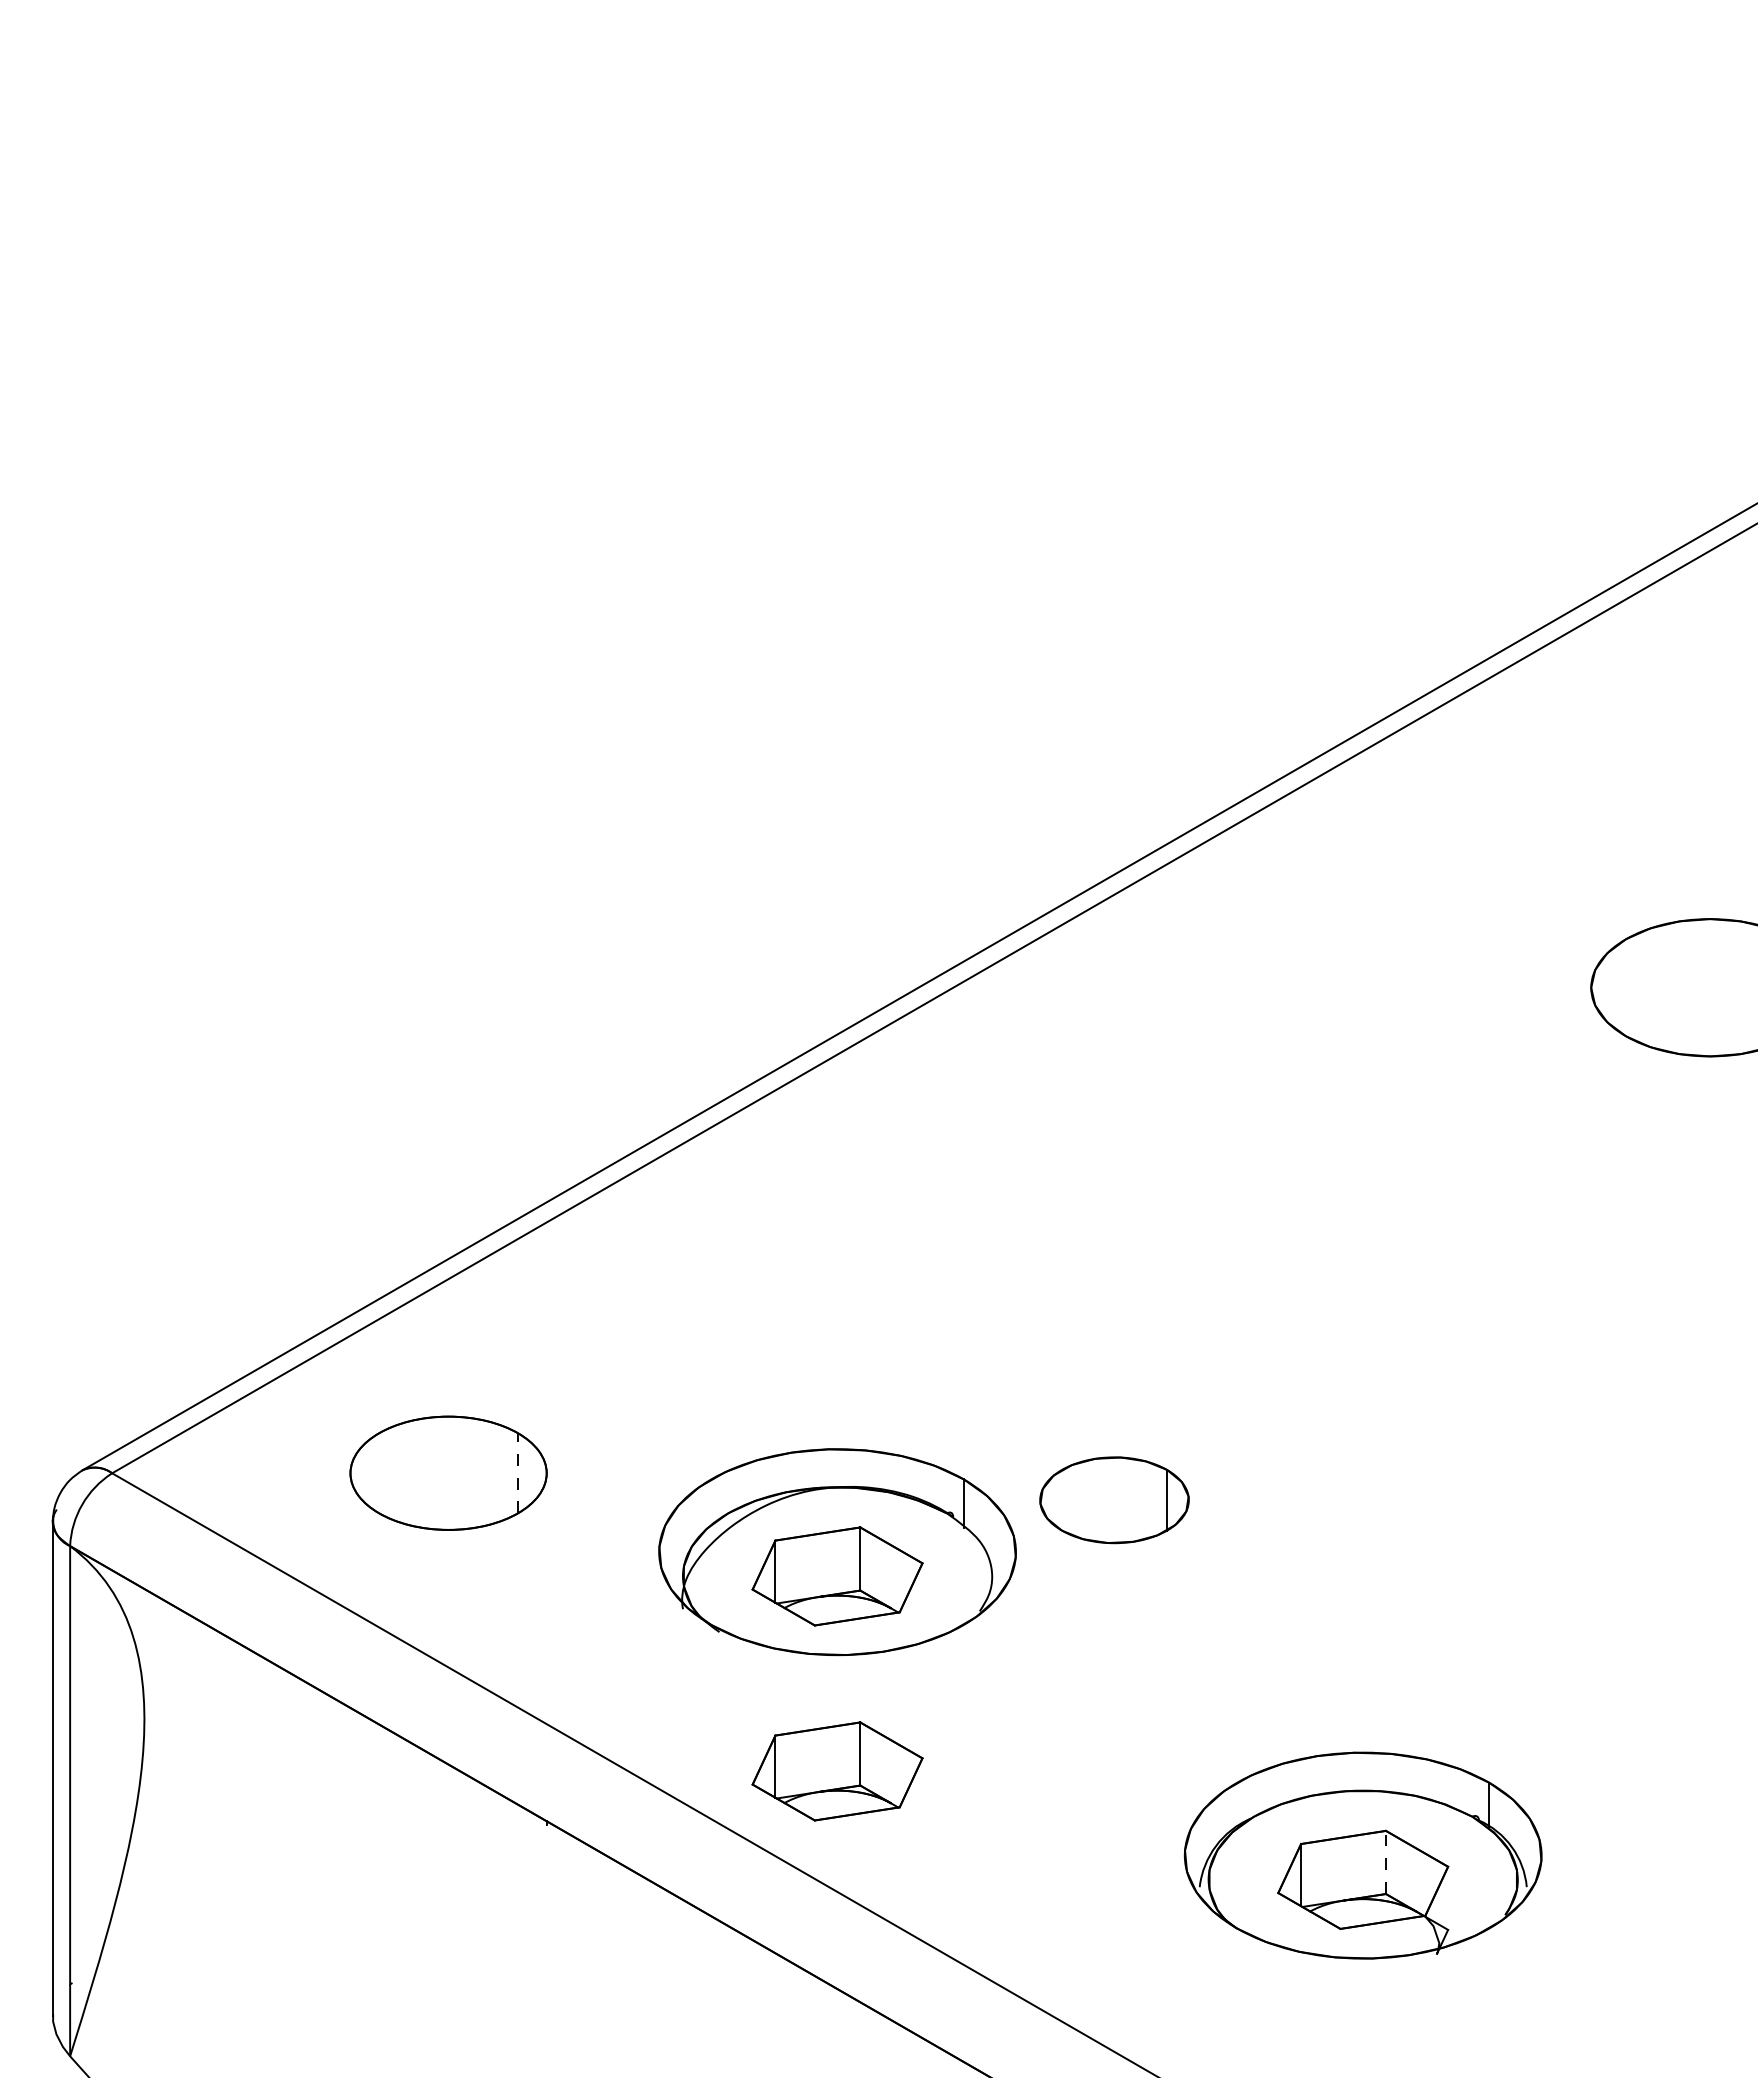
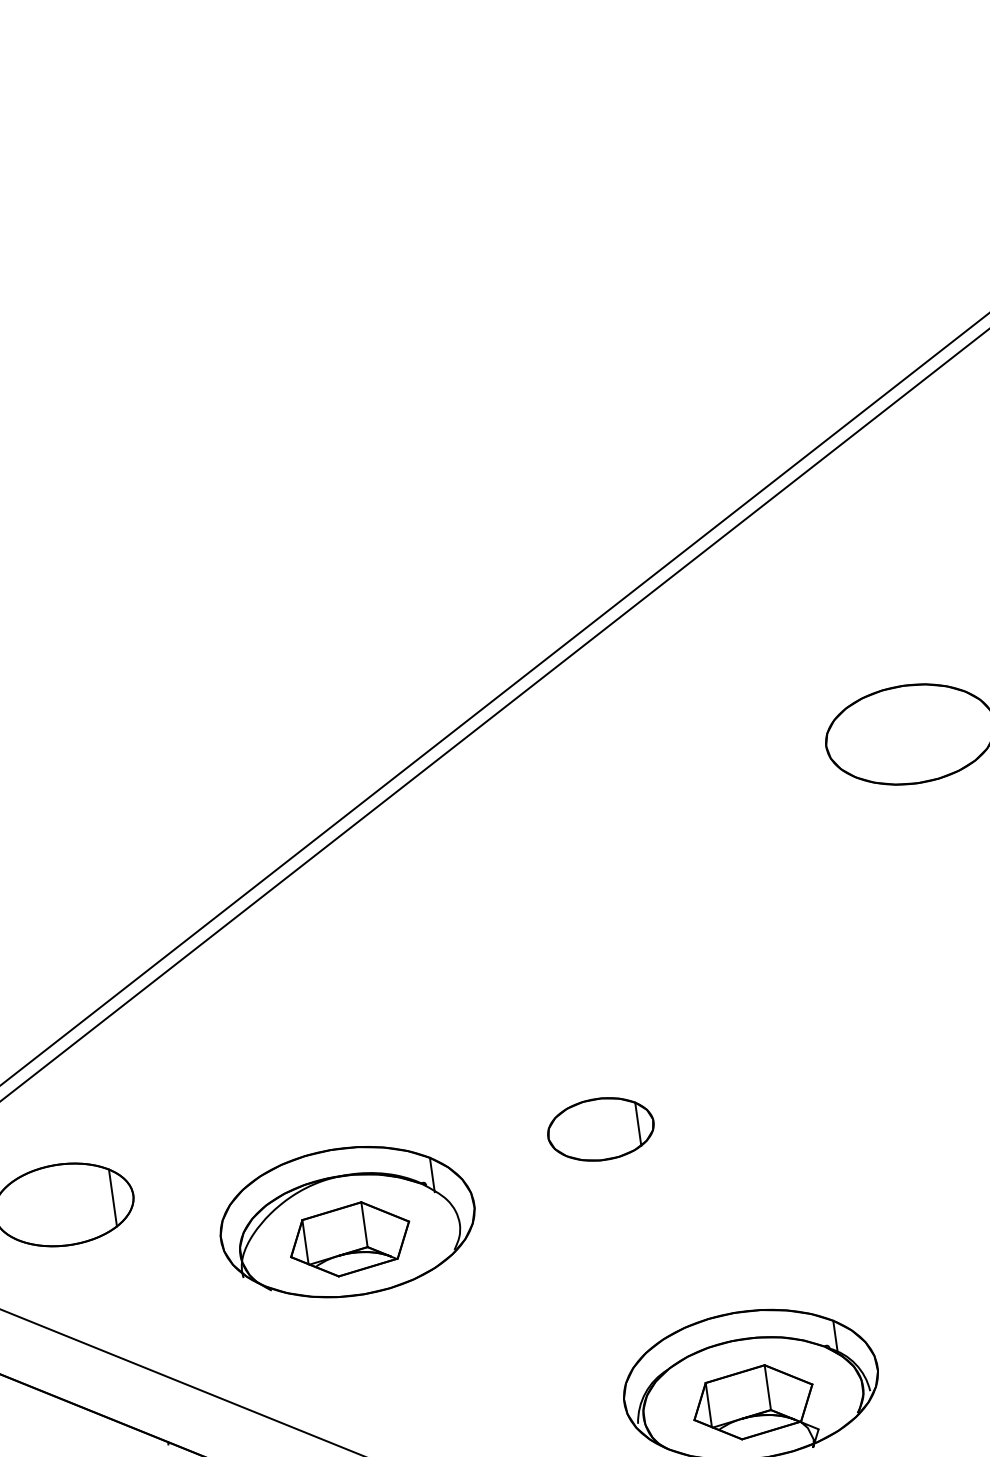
line: (517, 1472) -> (112, 1197), dashed -> solid
part: (1114, 1500) -> (600, 1129), moved
part: (837, 1771) -> (369, 1377), removed
line: (1385, 1862) -> (767, 1387), dashed -> solid

